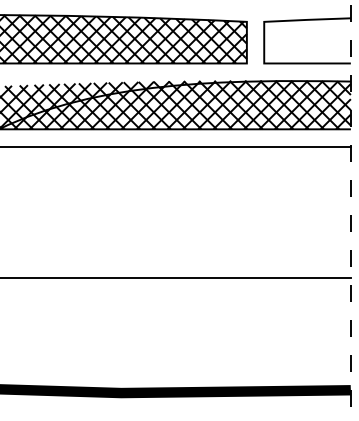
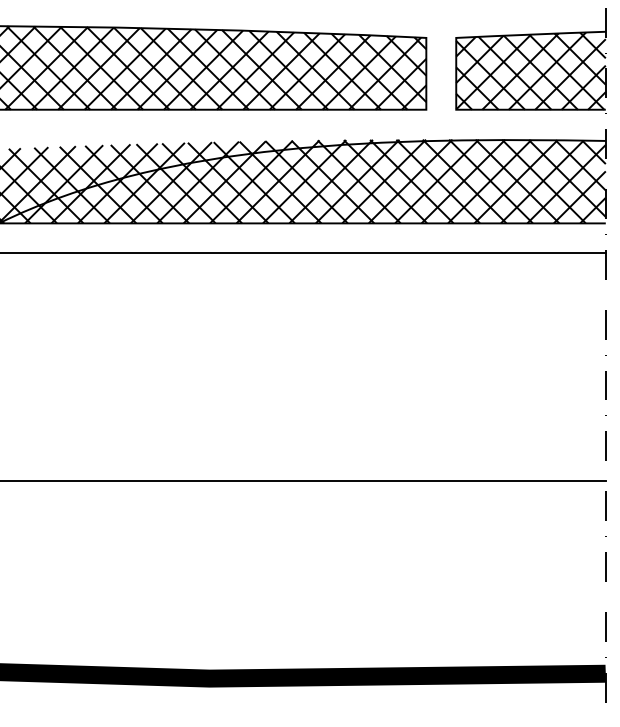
hatch: (307, 40) -> (530, 70), added

